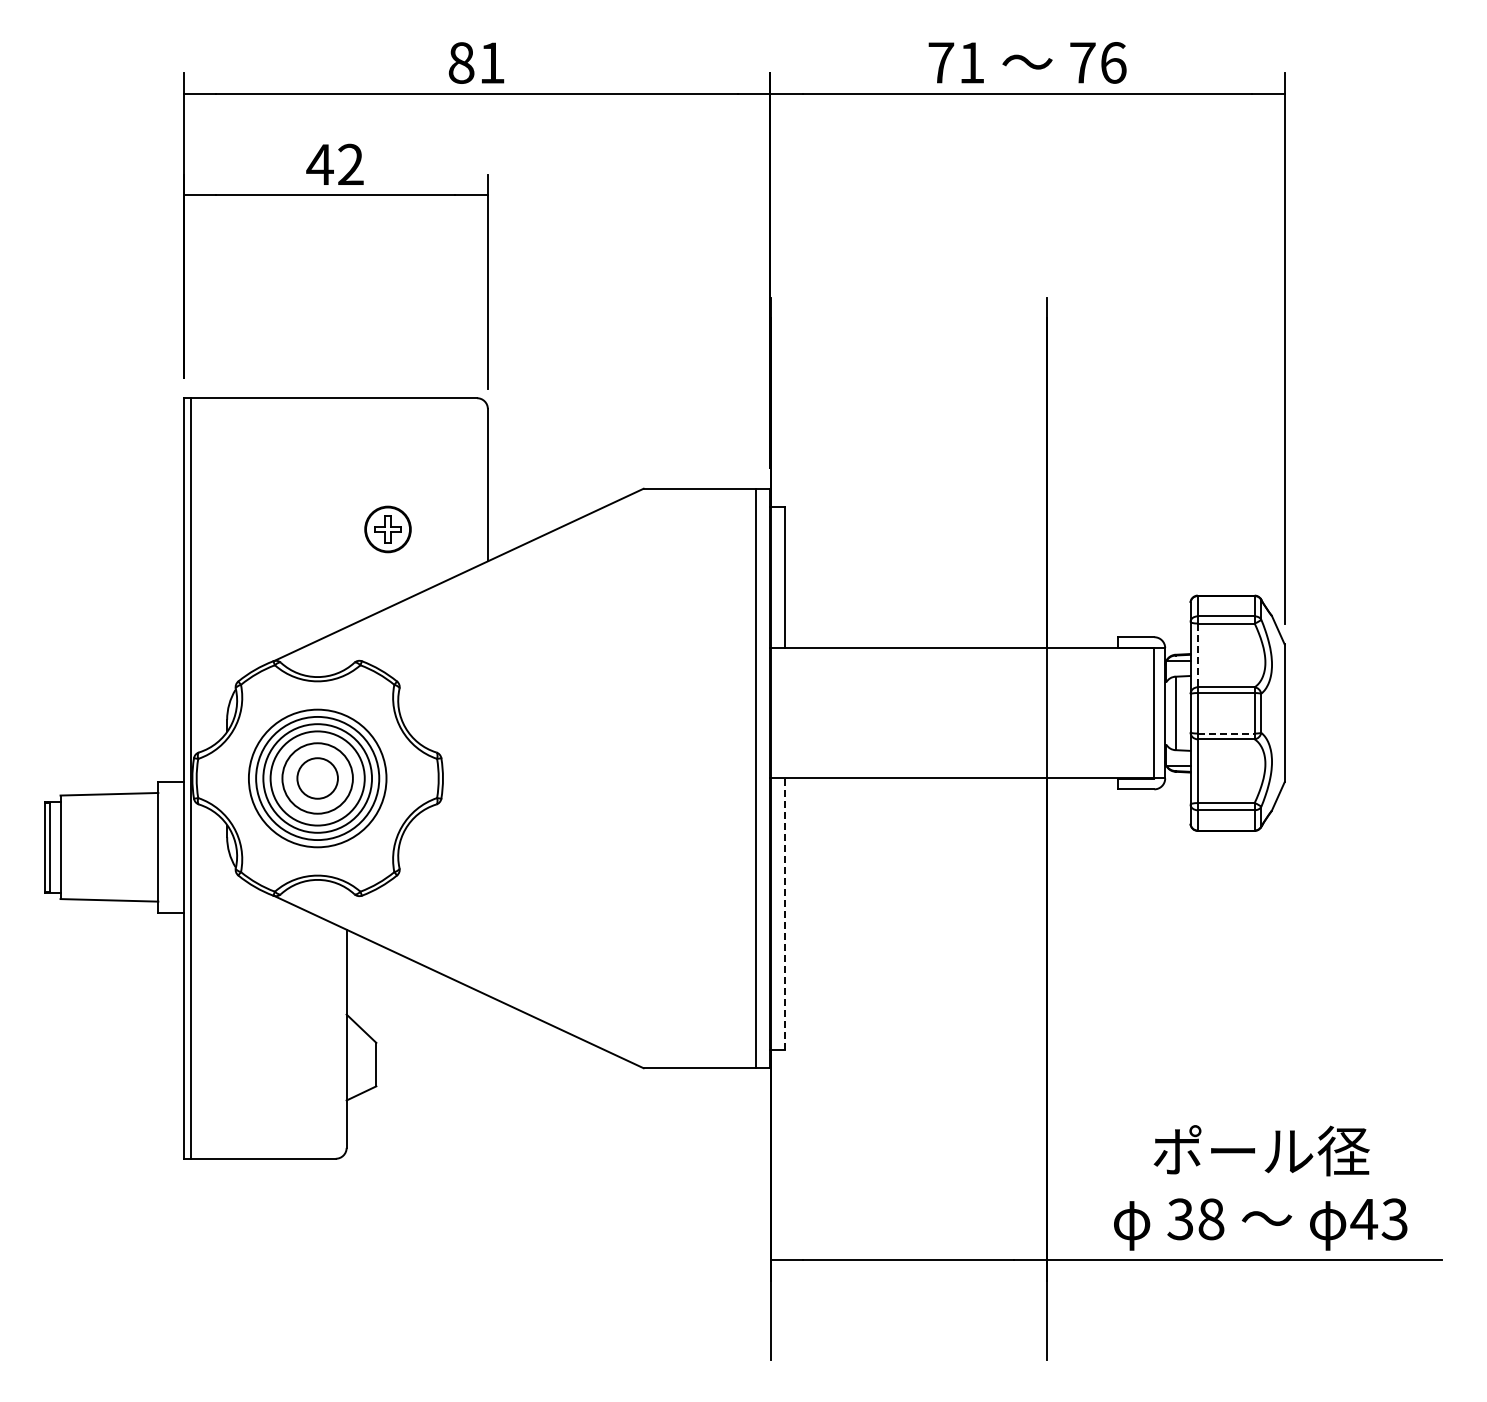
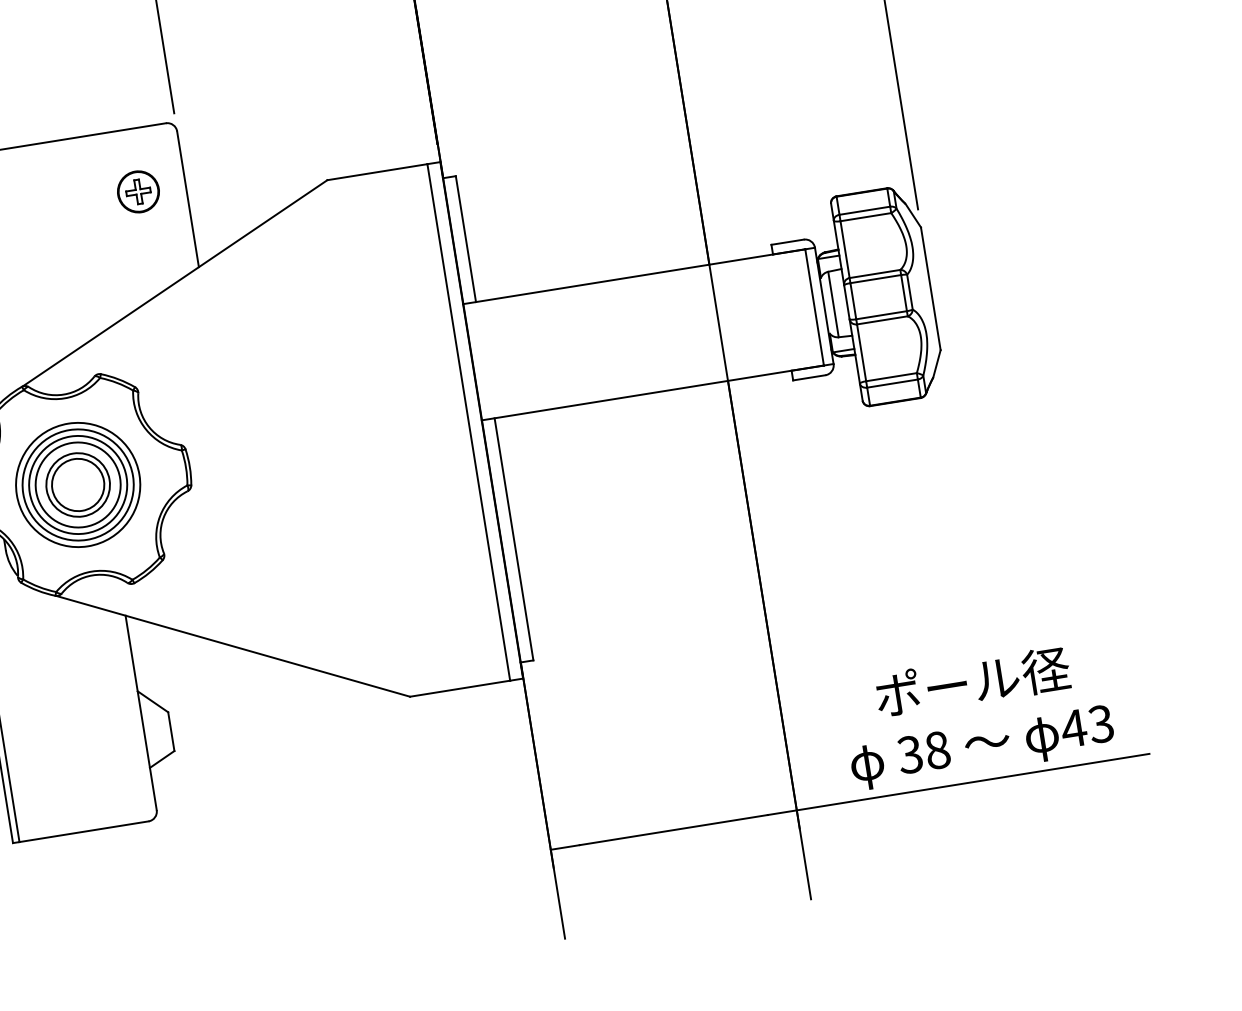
part: (387, 529) -> (138, 192), moved
line: (1197, 655) -> (844, 249), dashed -> solid
line: (1226, 733) -> (881, 315), dashed -> solid
circle: (317, 778) -> (78, 485), size x1.43
line: (784, 914) -> (513, 539), dashed -> solid

